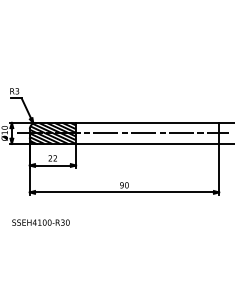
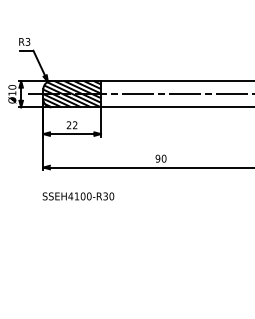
text: (40, 222) -> (77, 196), moved

